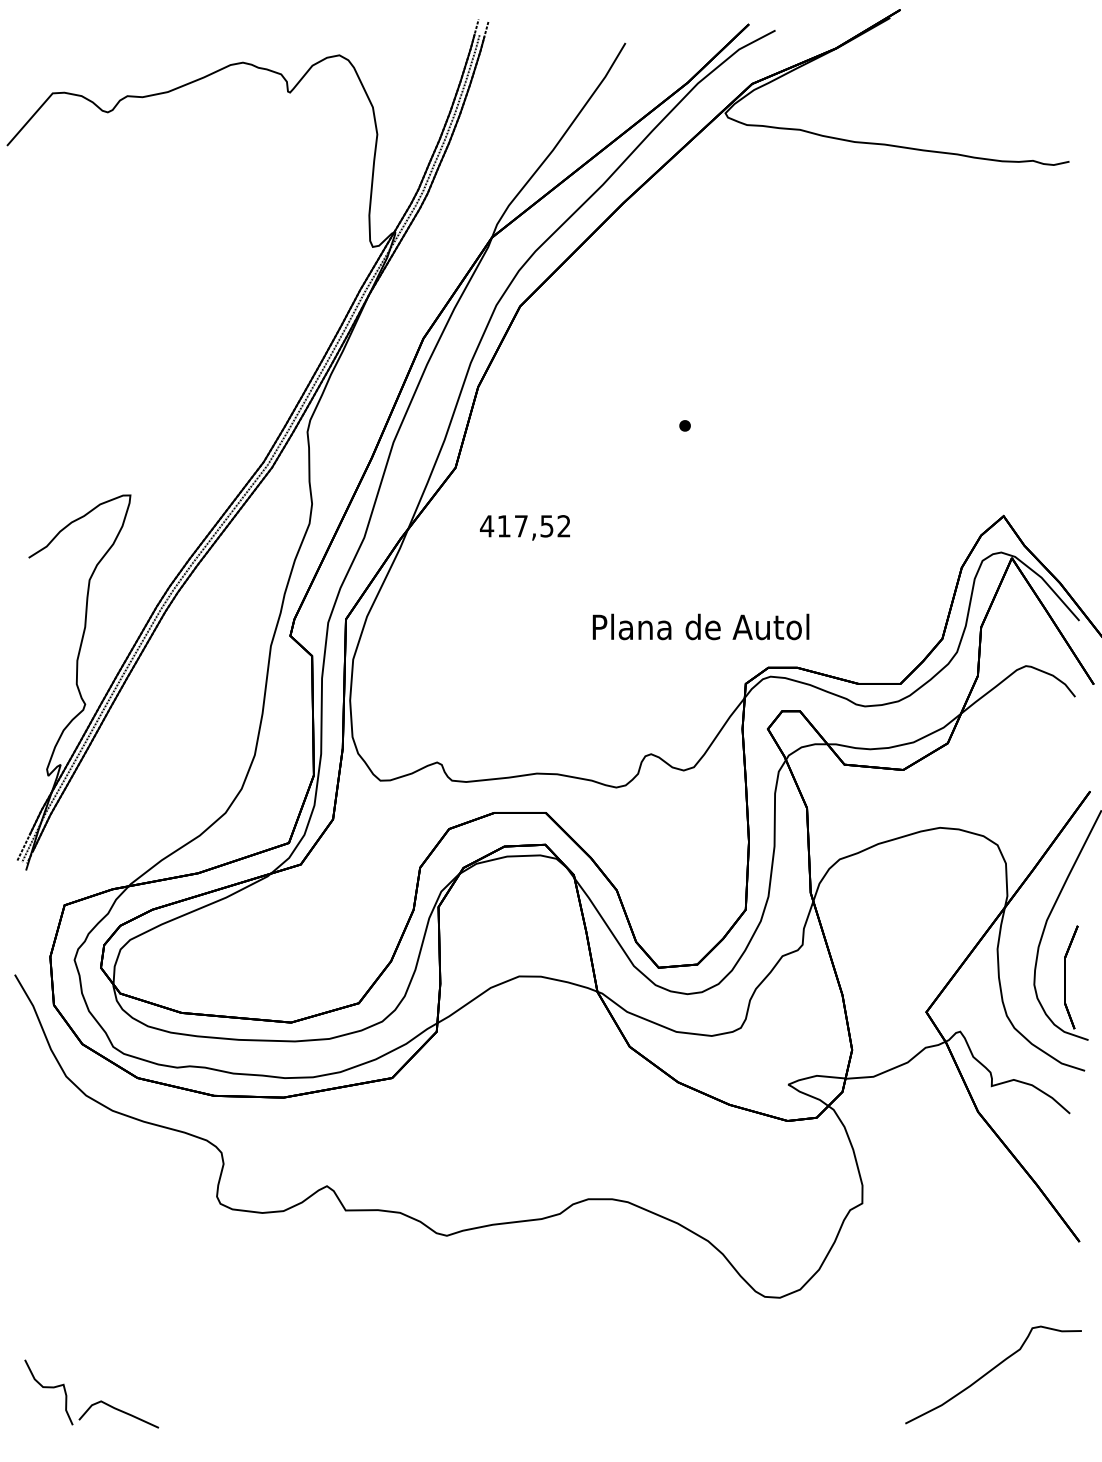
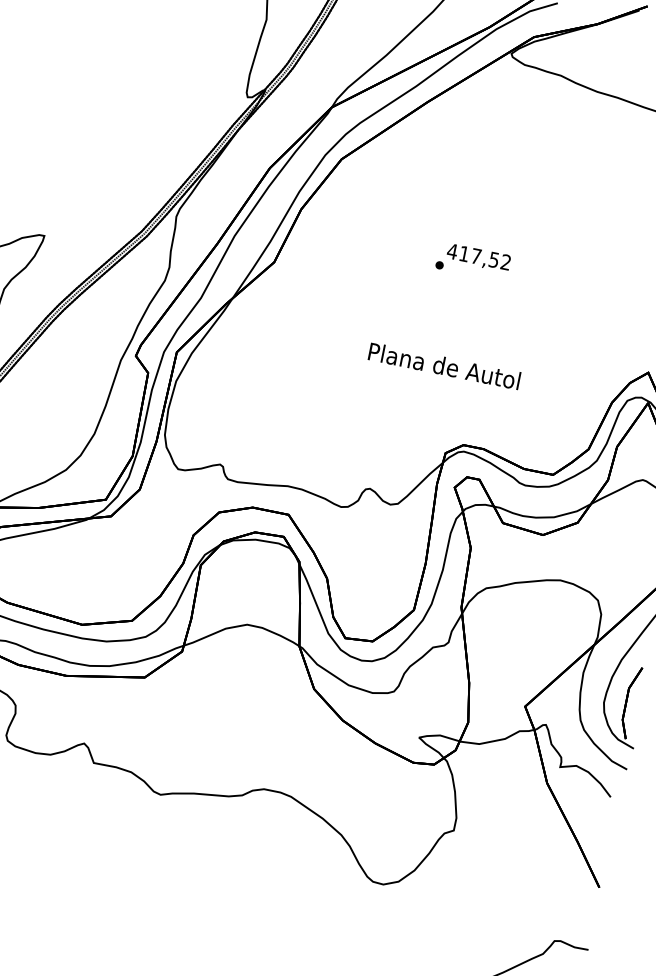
text: (524, 527) -> (478, 257), moved
text: (700, 626) -> (444, 365), moved

